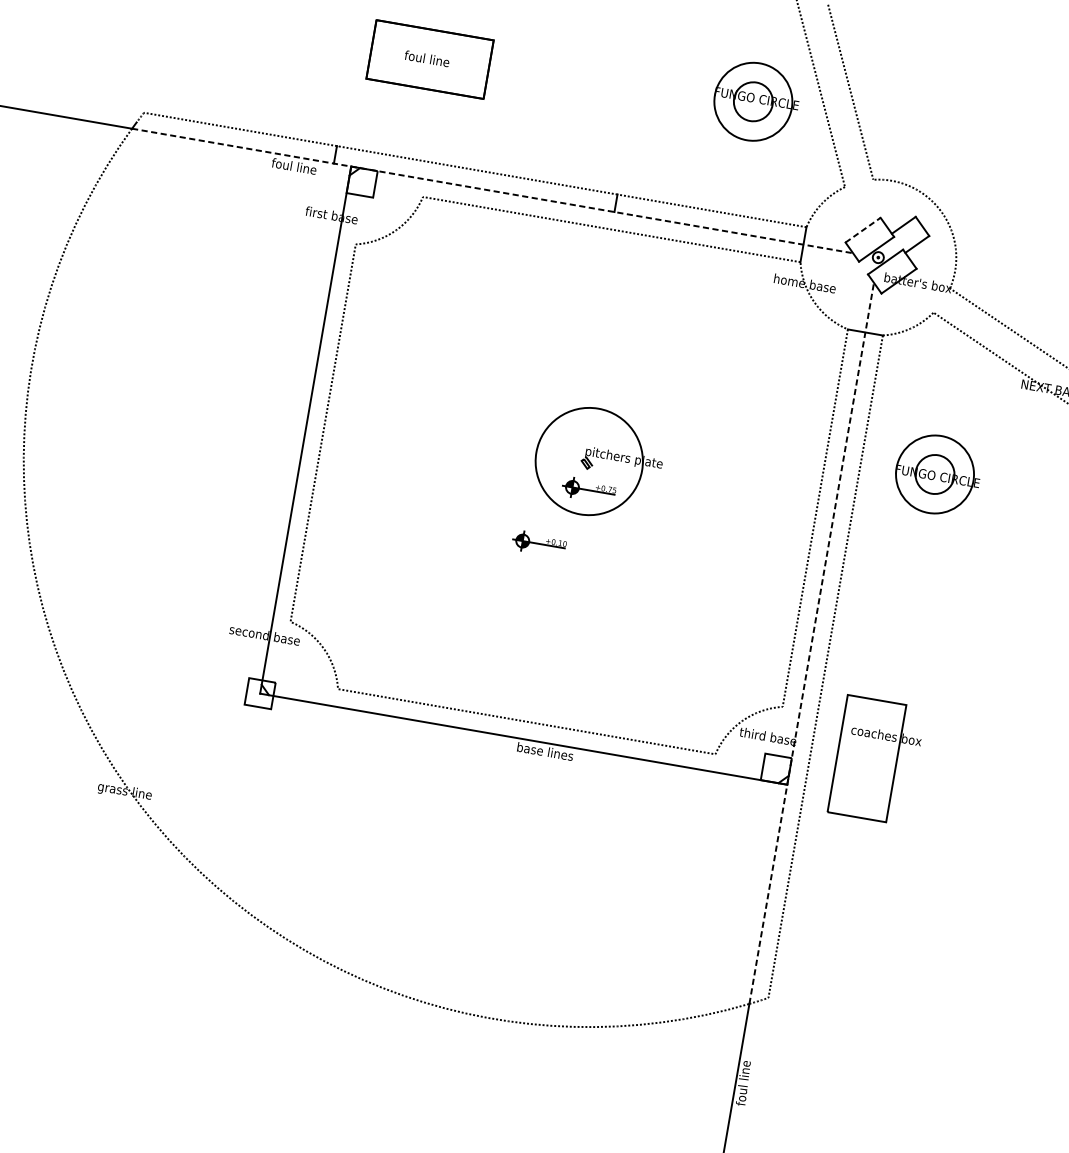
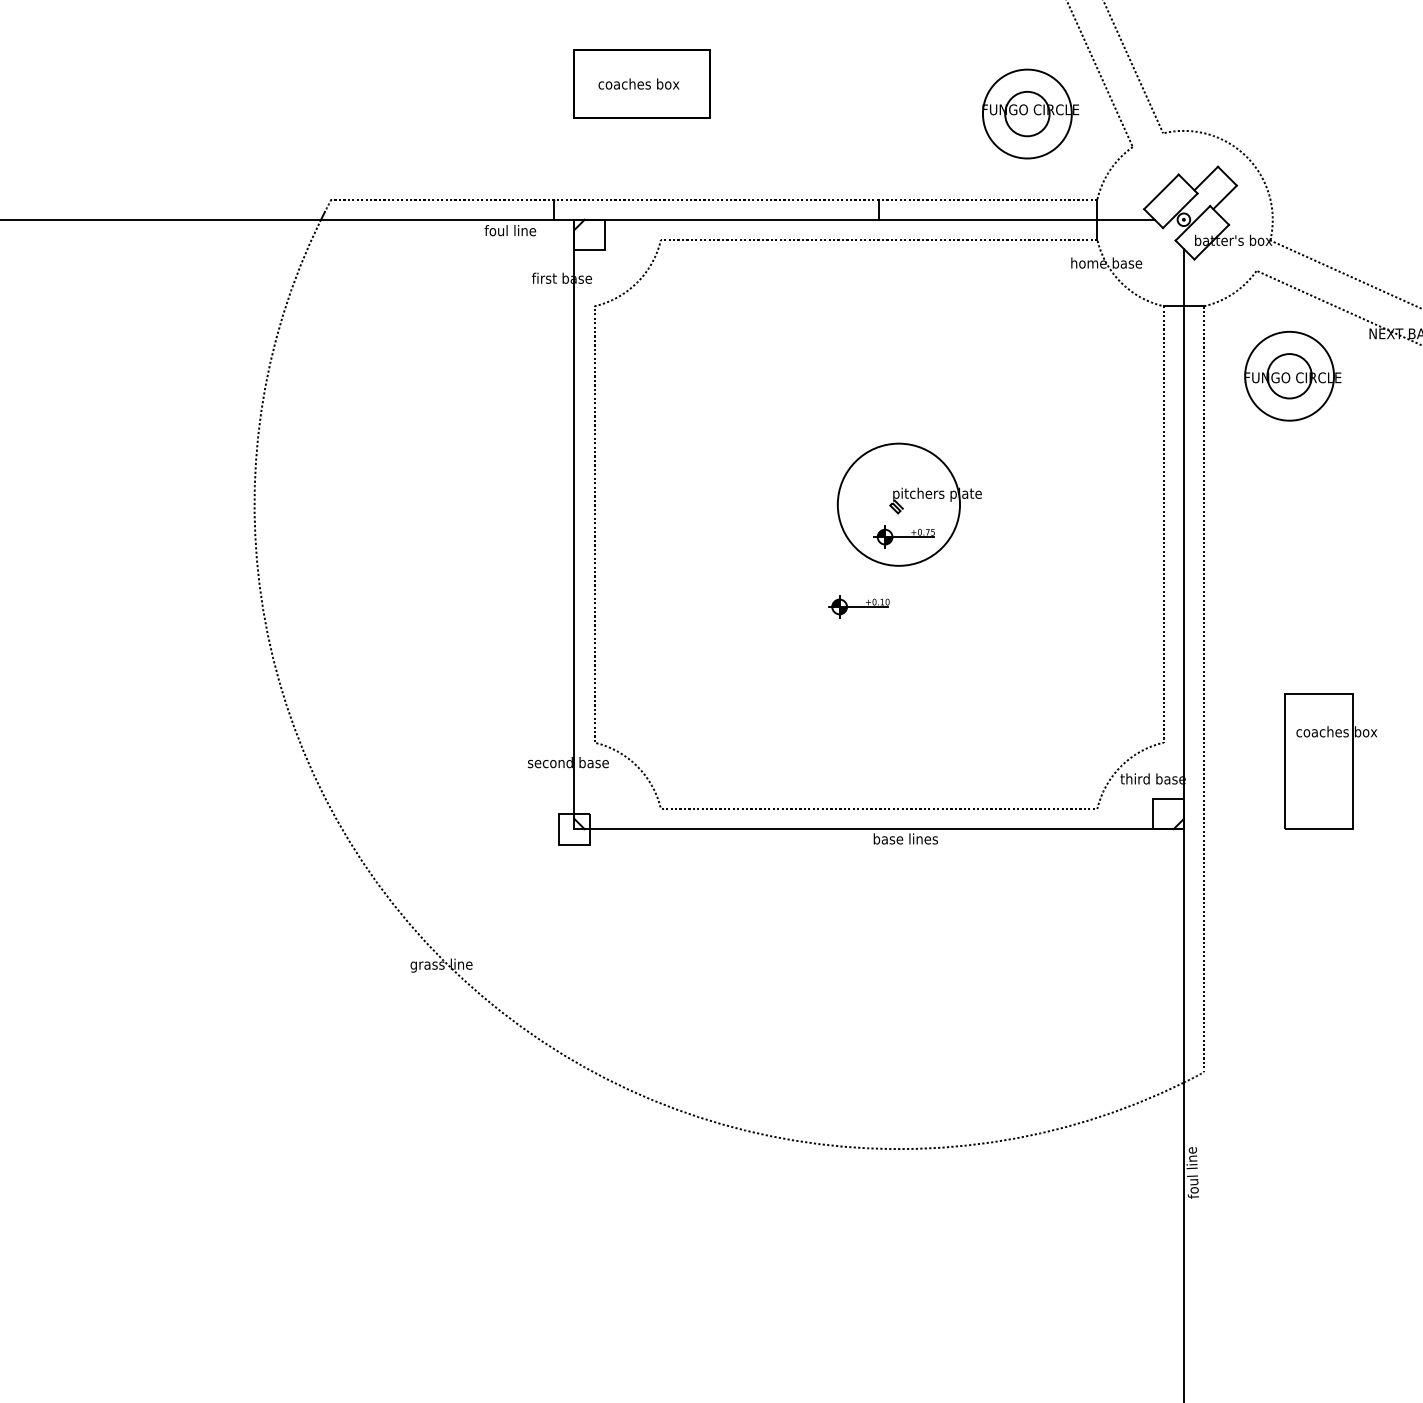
text: (426, 58) -> (638, 83), foul line -> coaches box
part: (756, 101) -> (1030, 113), moved
line: (492, 190) -> (737, 219), dashed -> solid
line: (863, 229) -> (1161, 191), dashed -> solid
part: (937, 474) -> (1292, 375), moved
line: (811, 643) -> (1183, 665), dashed -> solid
part: (876, 760) -> (1330, 761), moved

